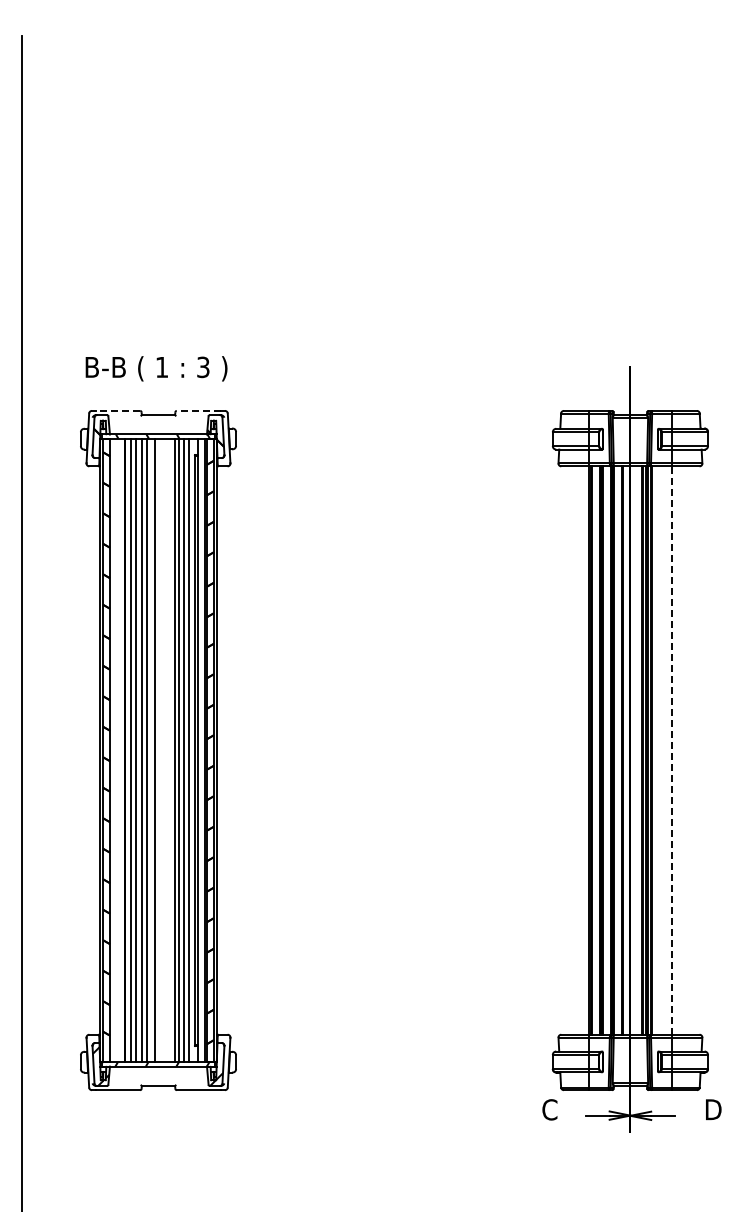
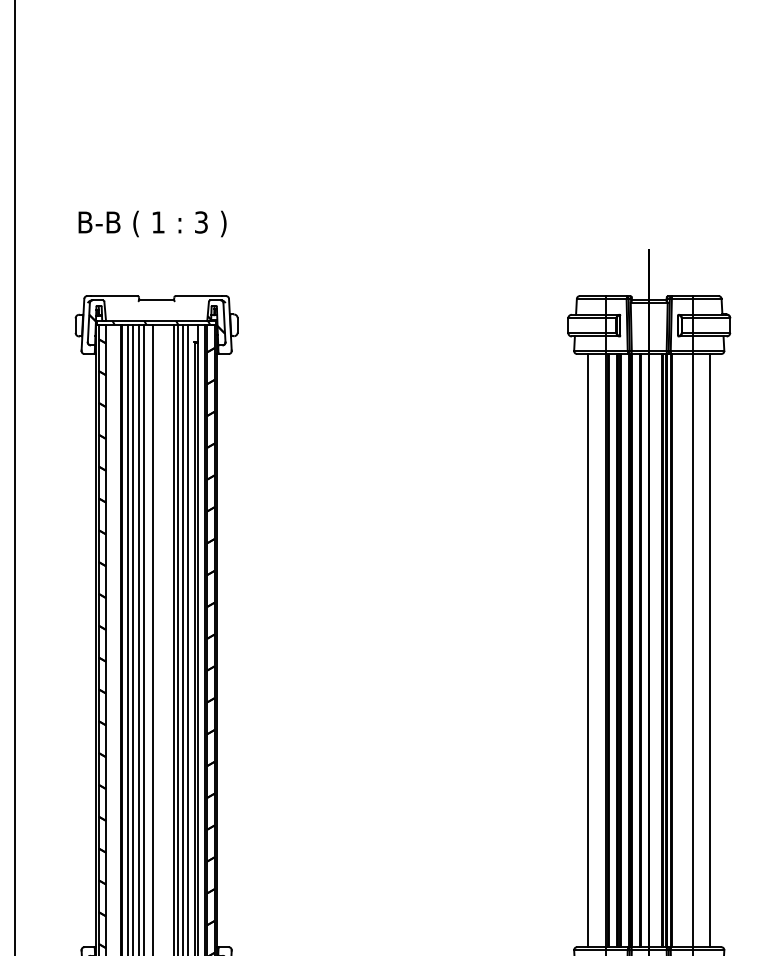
text: (156, 368) -> (152, 223), moved
line: (117, 410) -> (113, 295), dashed -> solid
line: (198, 410) -> (198, 295), dashed -> solid
line: (572, 750) -> (588, 650), added
line: (672, 750) -> (693, 650), dashed -> solid
line: (688, 750) -> (709, 650), added

